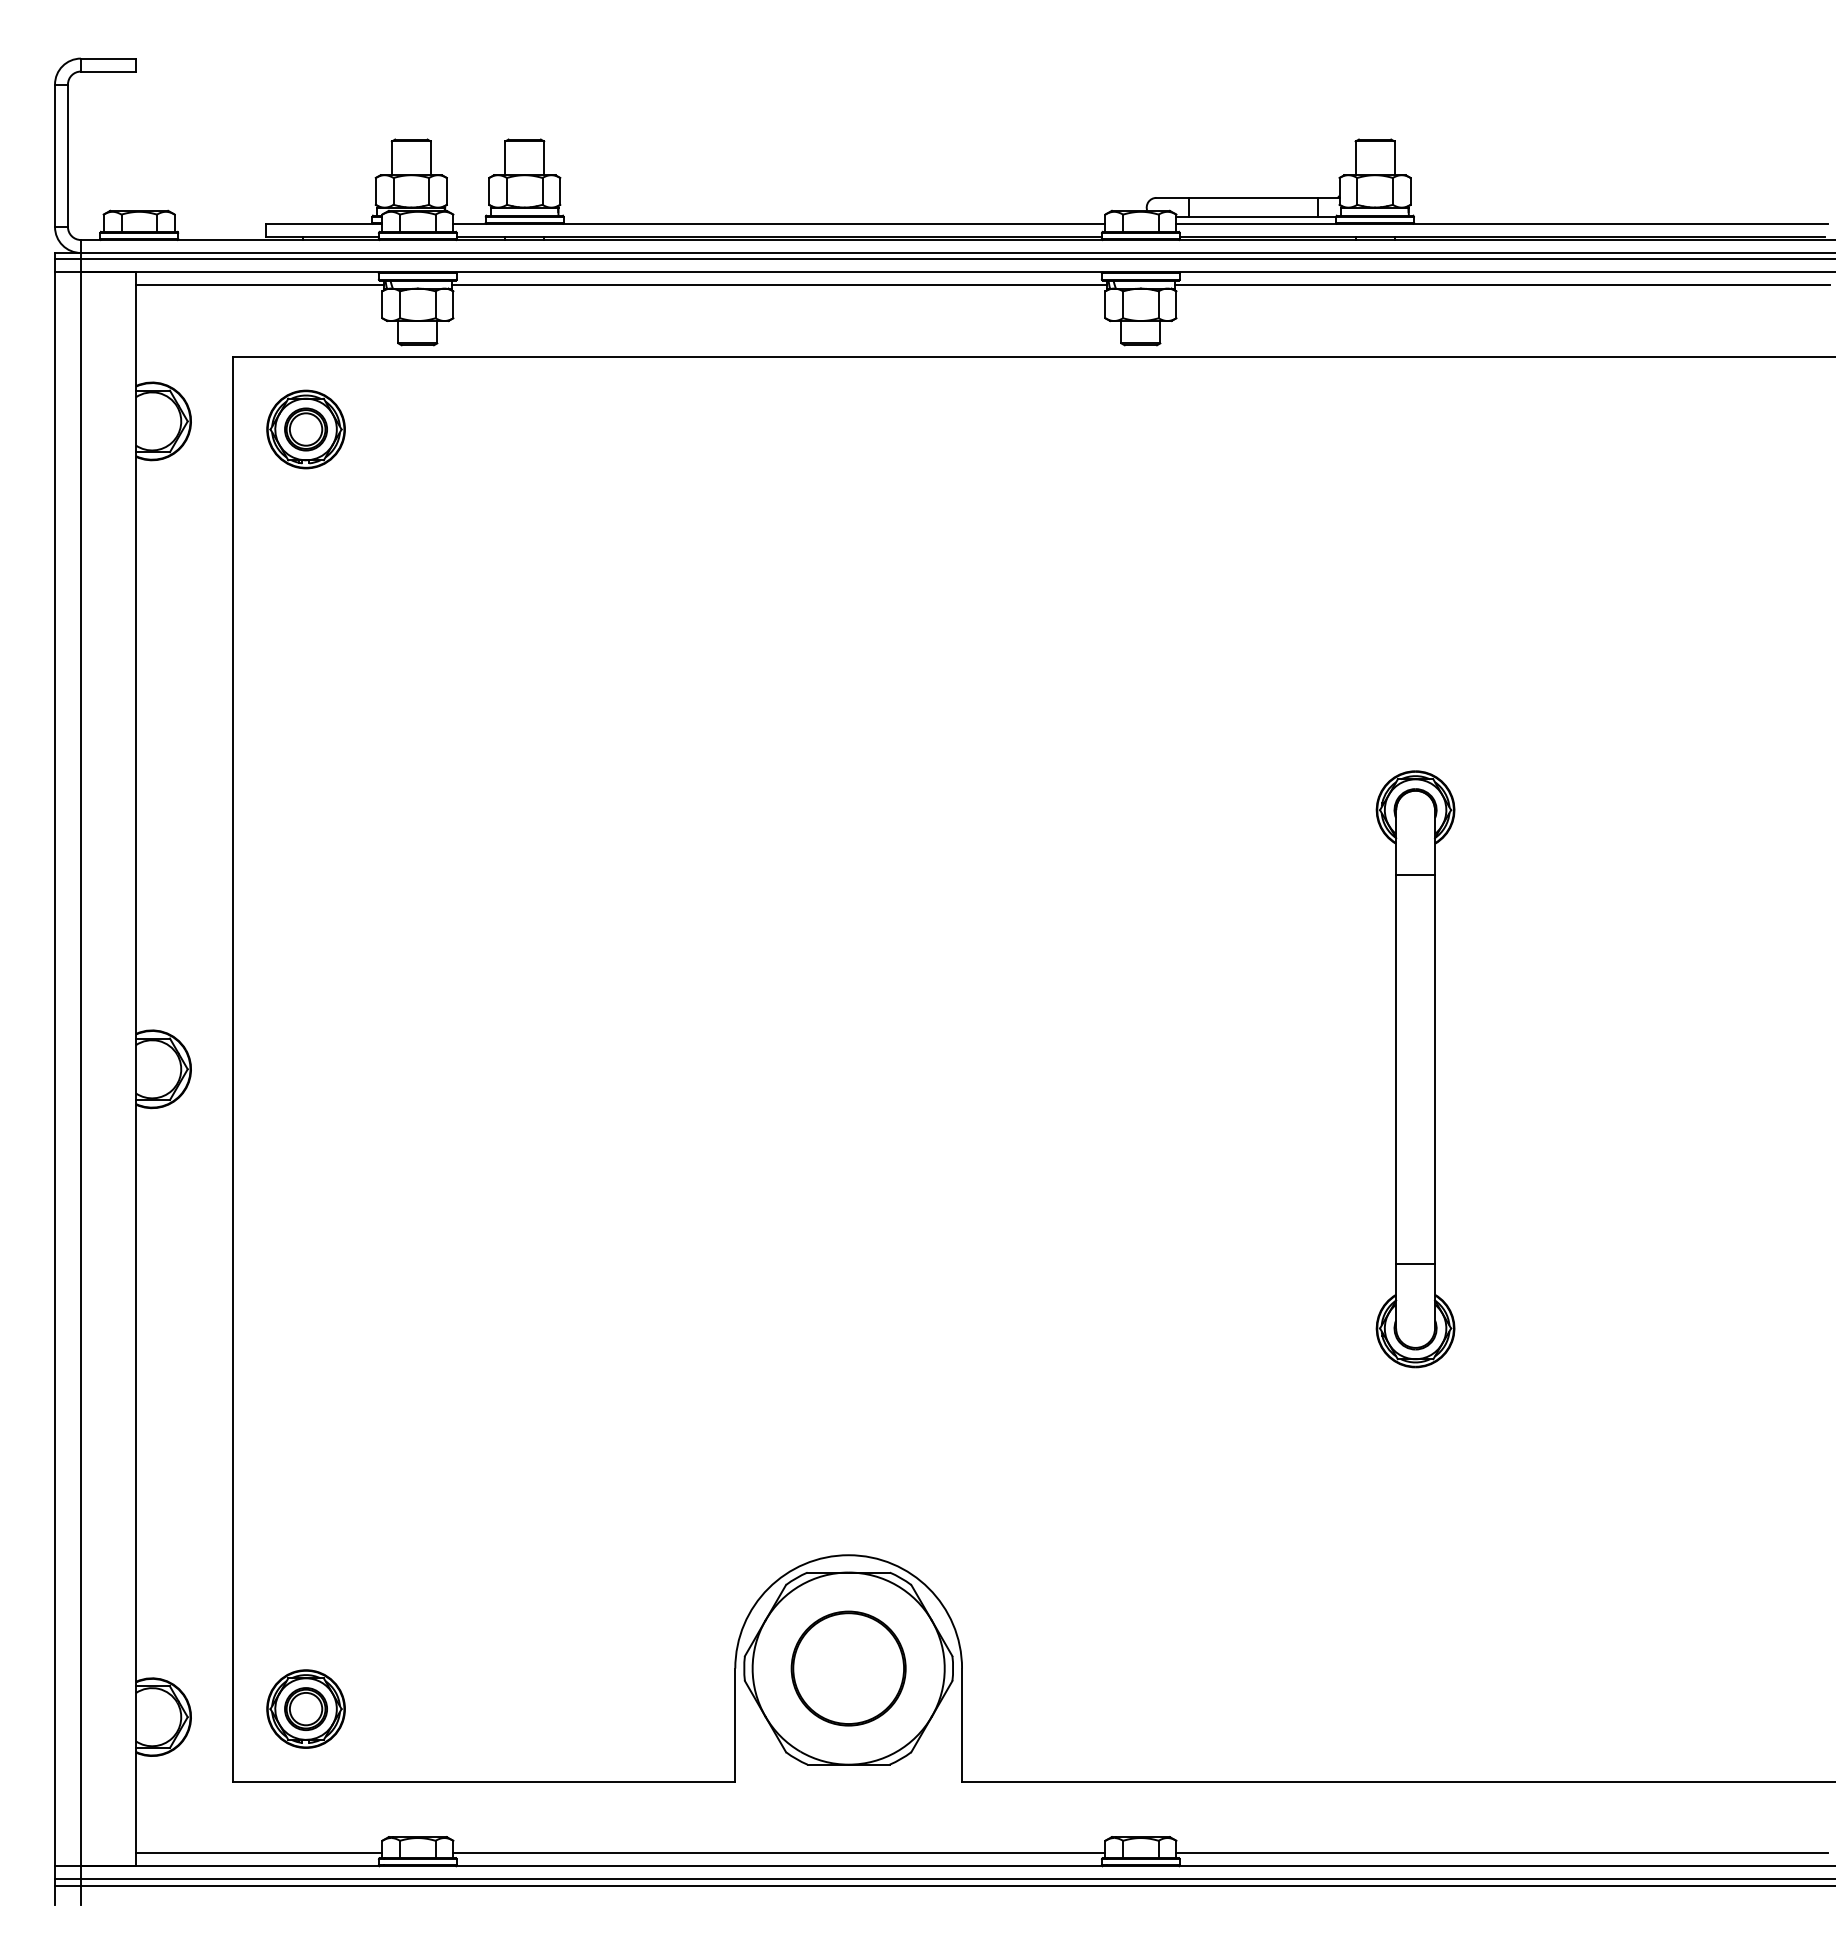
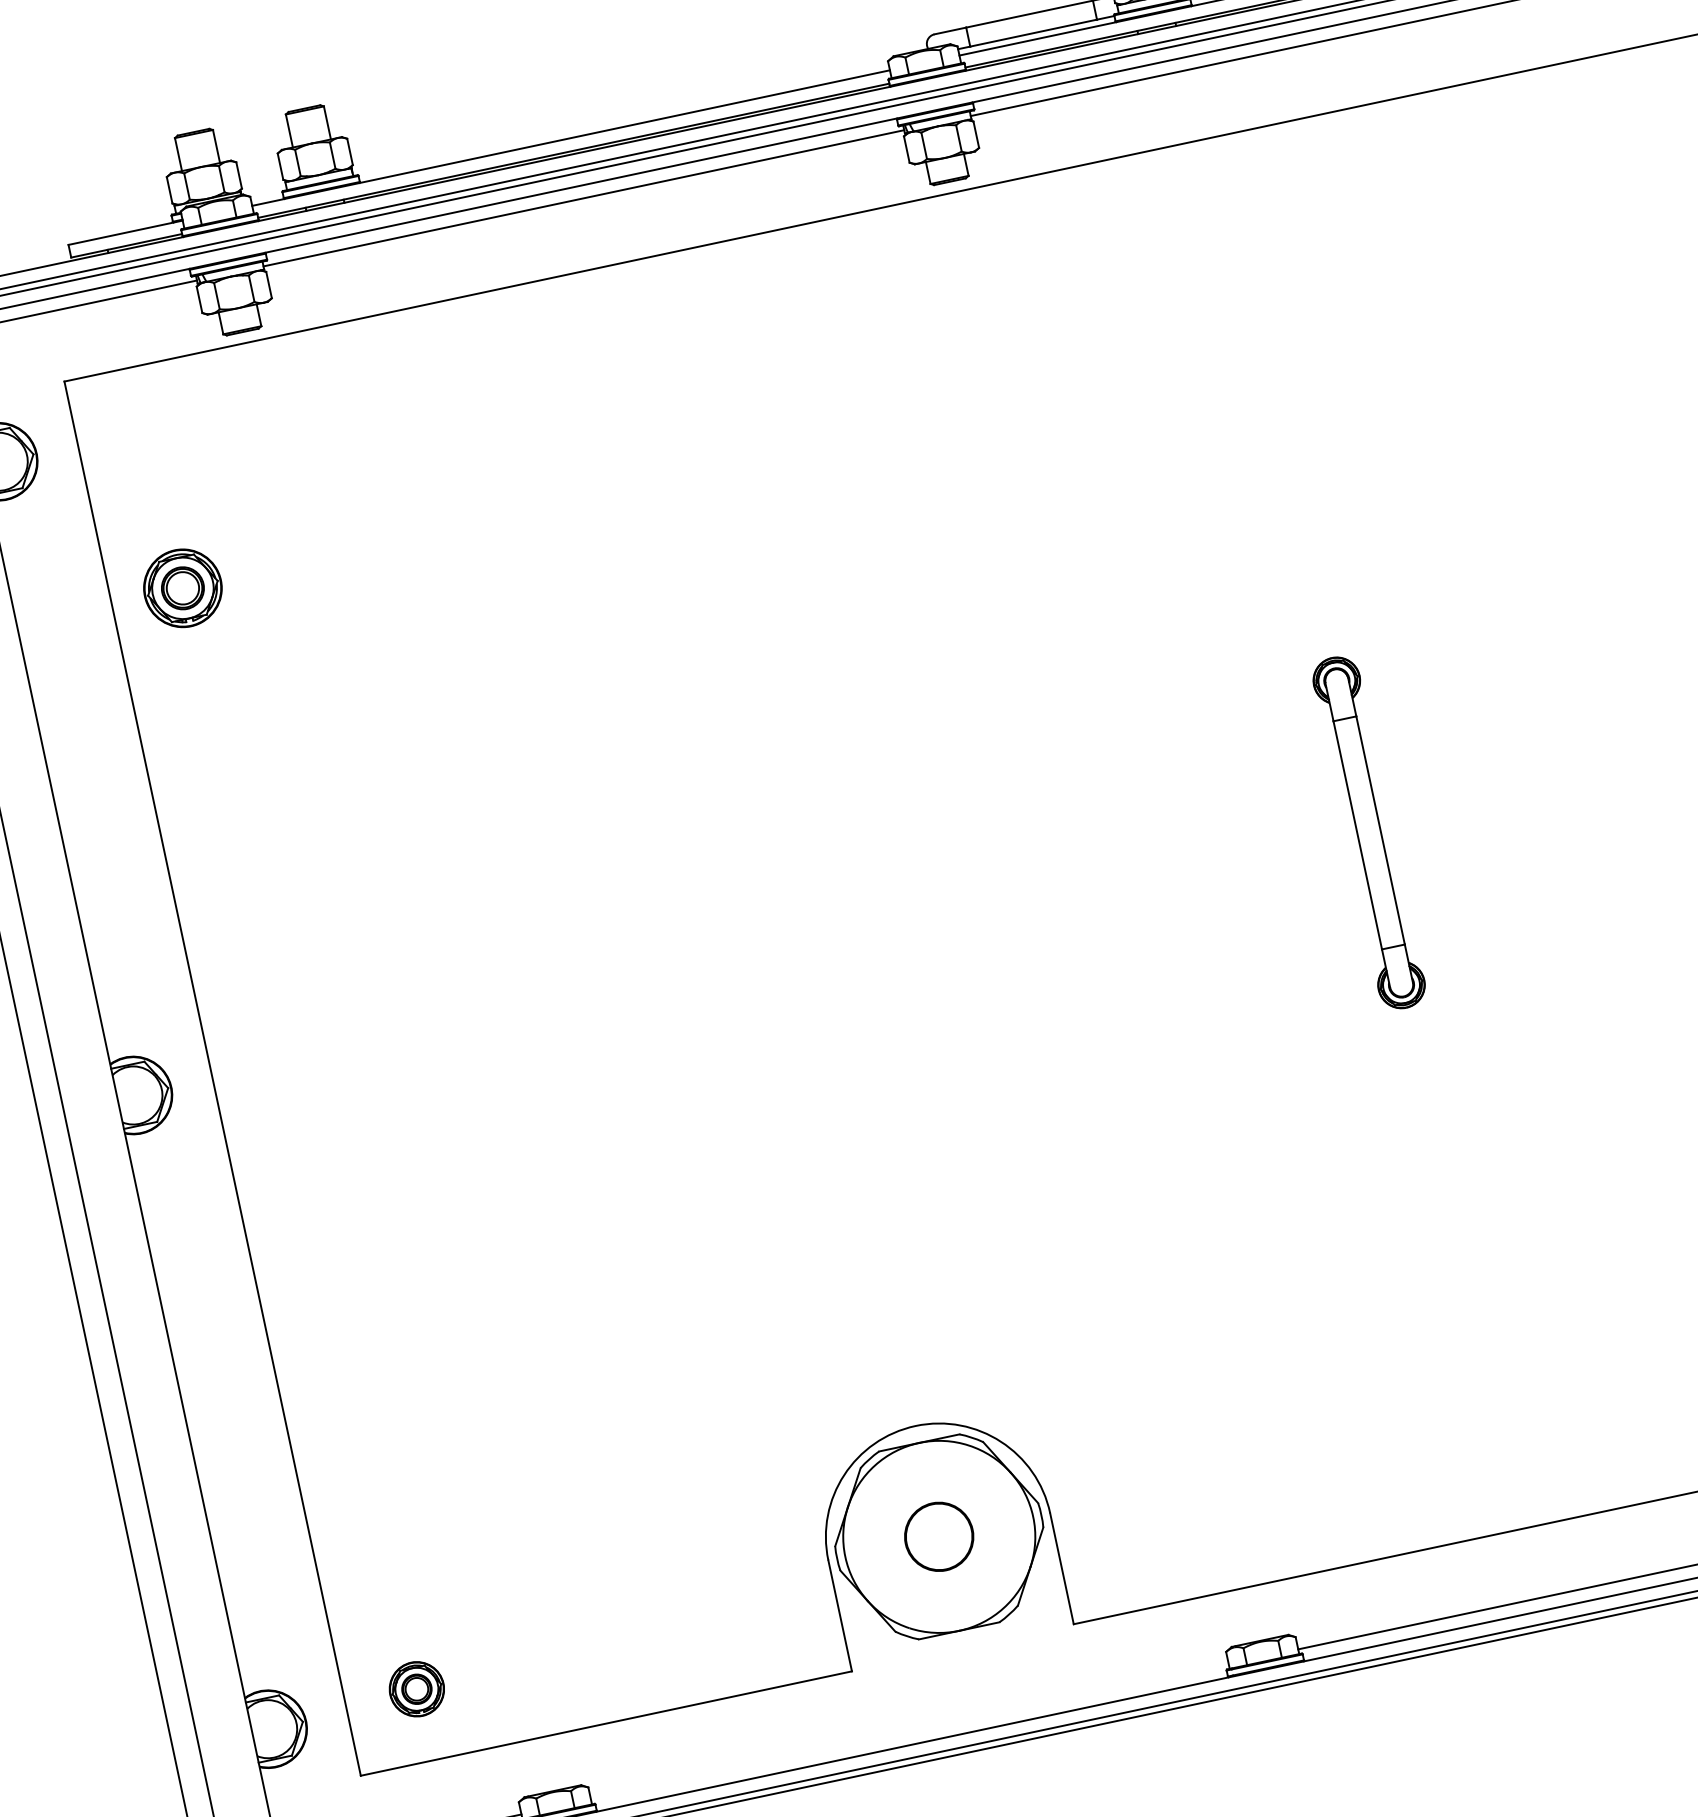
part: (305, 429) -> (182, 588), moved
part: (1415, 1069) -> (1369, 833), size x0.6
part: (848, 1668) -> (939, 1536), size x0.6
part: (305, 1708) -> (416, 1688), size x0.7
line: (779, 1853) -> (910, 1732), removed

